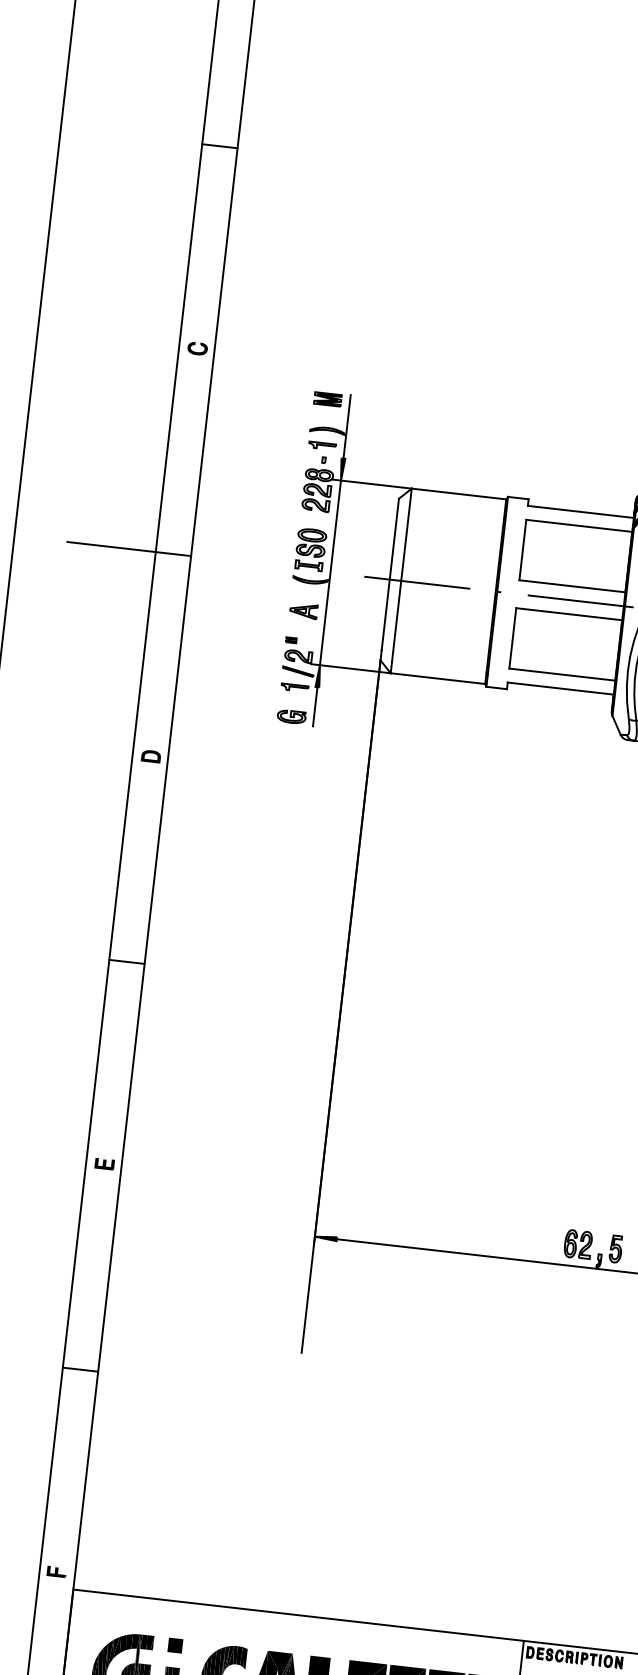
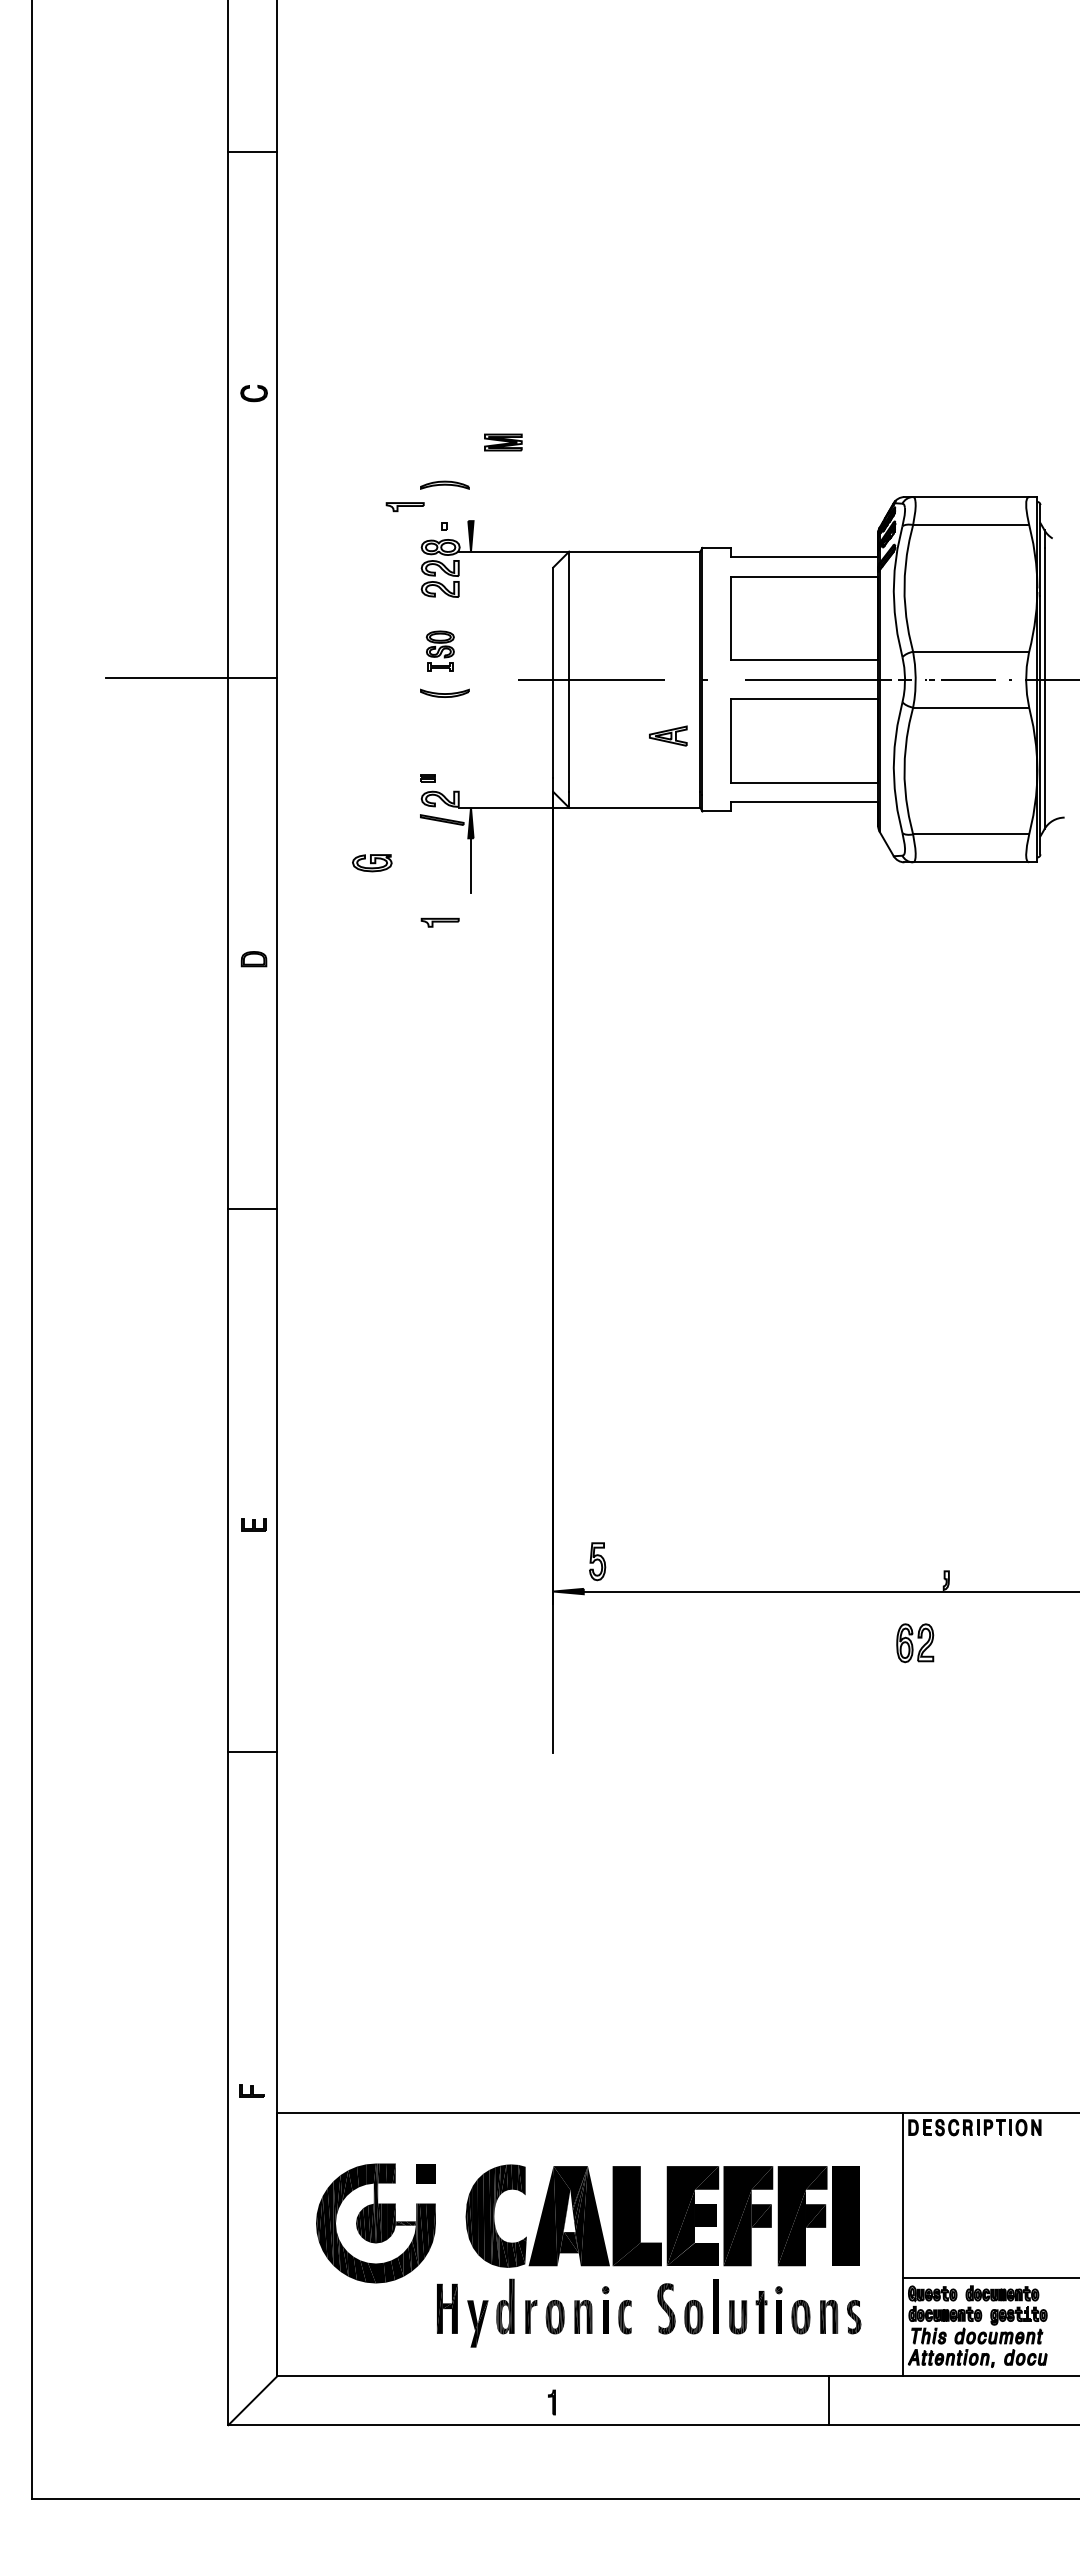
line: (219, 146) -> (252, 151), moved
part: (327, 399) -> (503, 442), moved
line: (347, 426) -> (471, 476), removed
part: (321, 446) -> (404, 507), moved
part: (310, 549) -> (440, 650), size x0.7
line: (330, 572) -> (471, 679), removed
part: (303, 610) -> (668, 735), moved
part: (294, 687) -> (439, 922), moved
part: (291, 717) -> (372, 863), moved
line: (126, 961) -> (252, 1209), moved
part: (578, 1244) -> (915, 1643), moved
part: (615, 1249) -> (597, 1561), moved
line: (80, 1369) -> (252, 1752), moved

